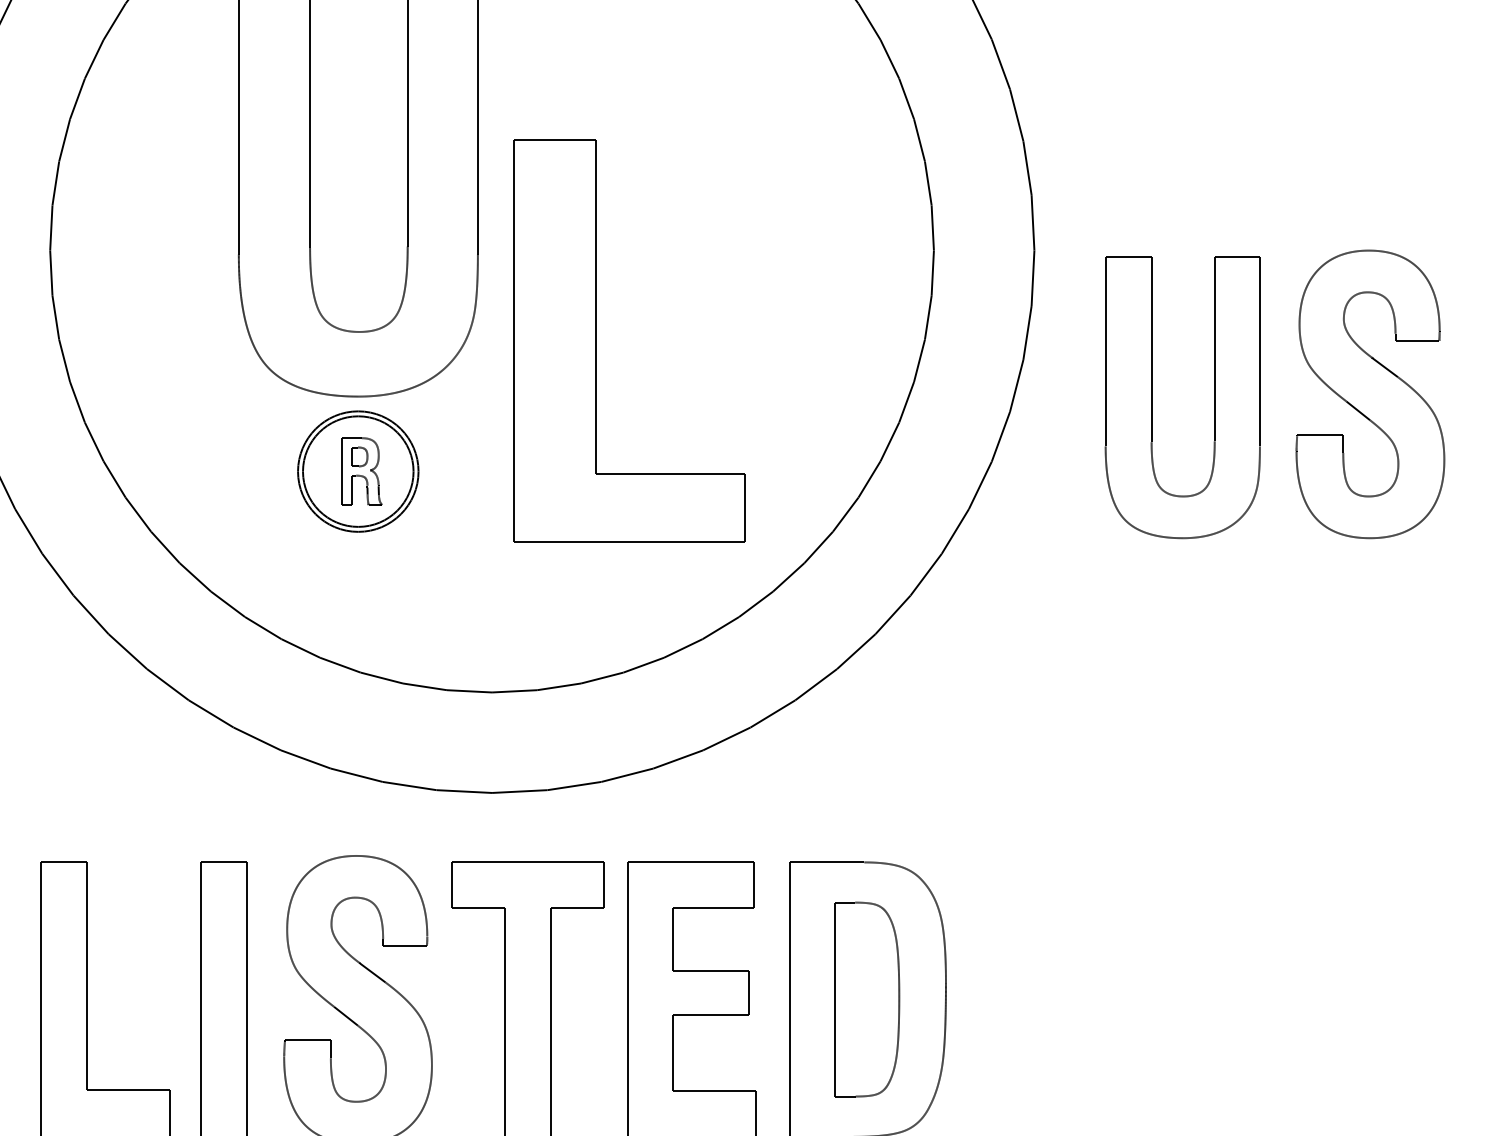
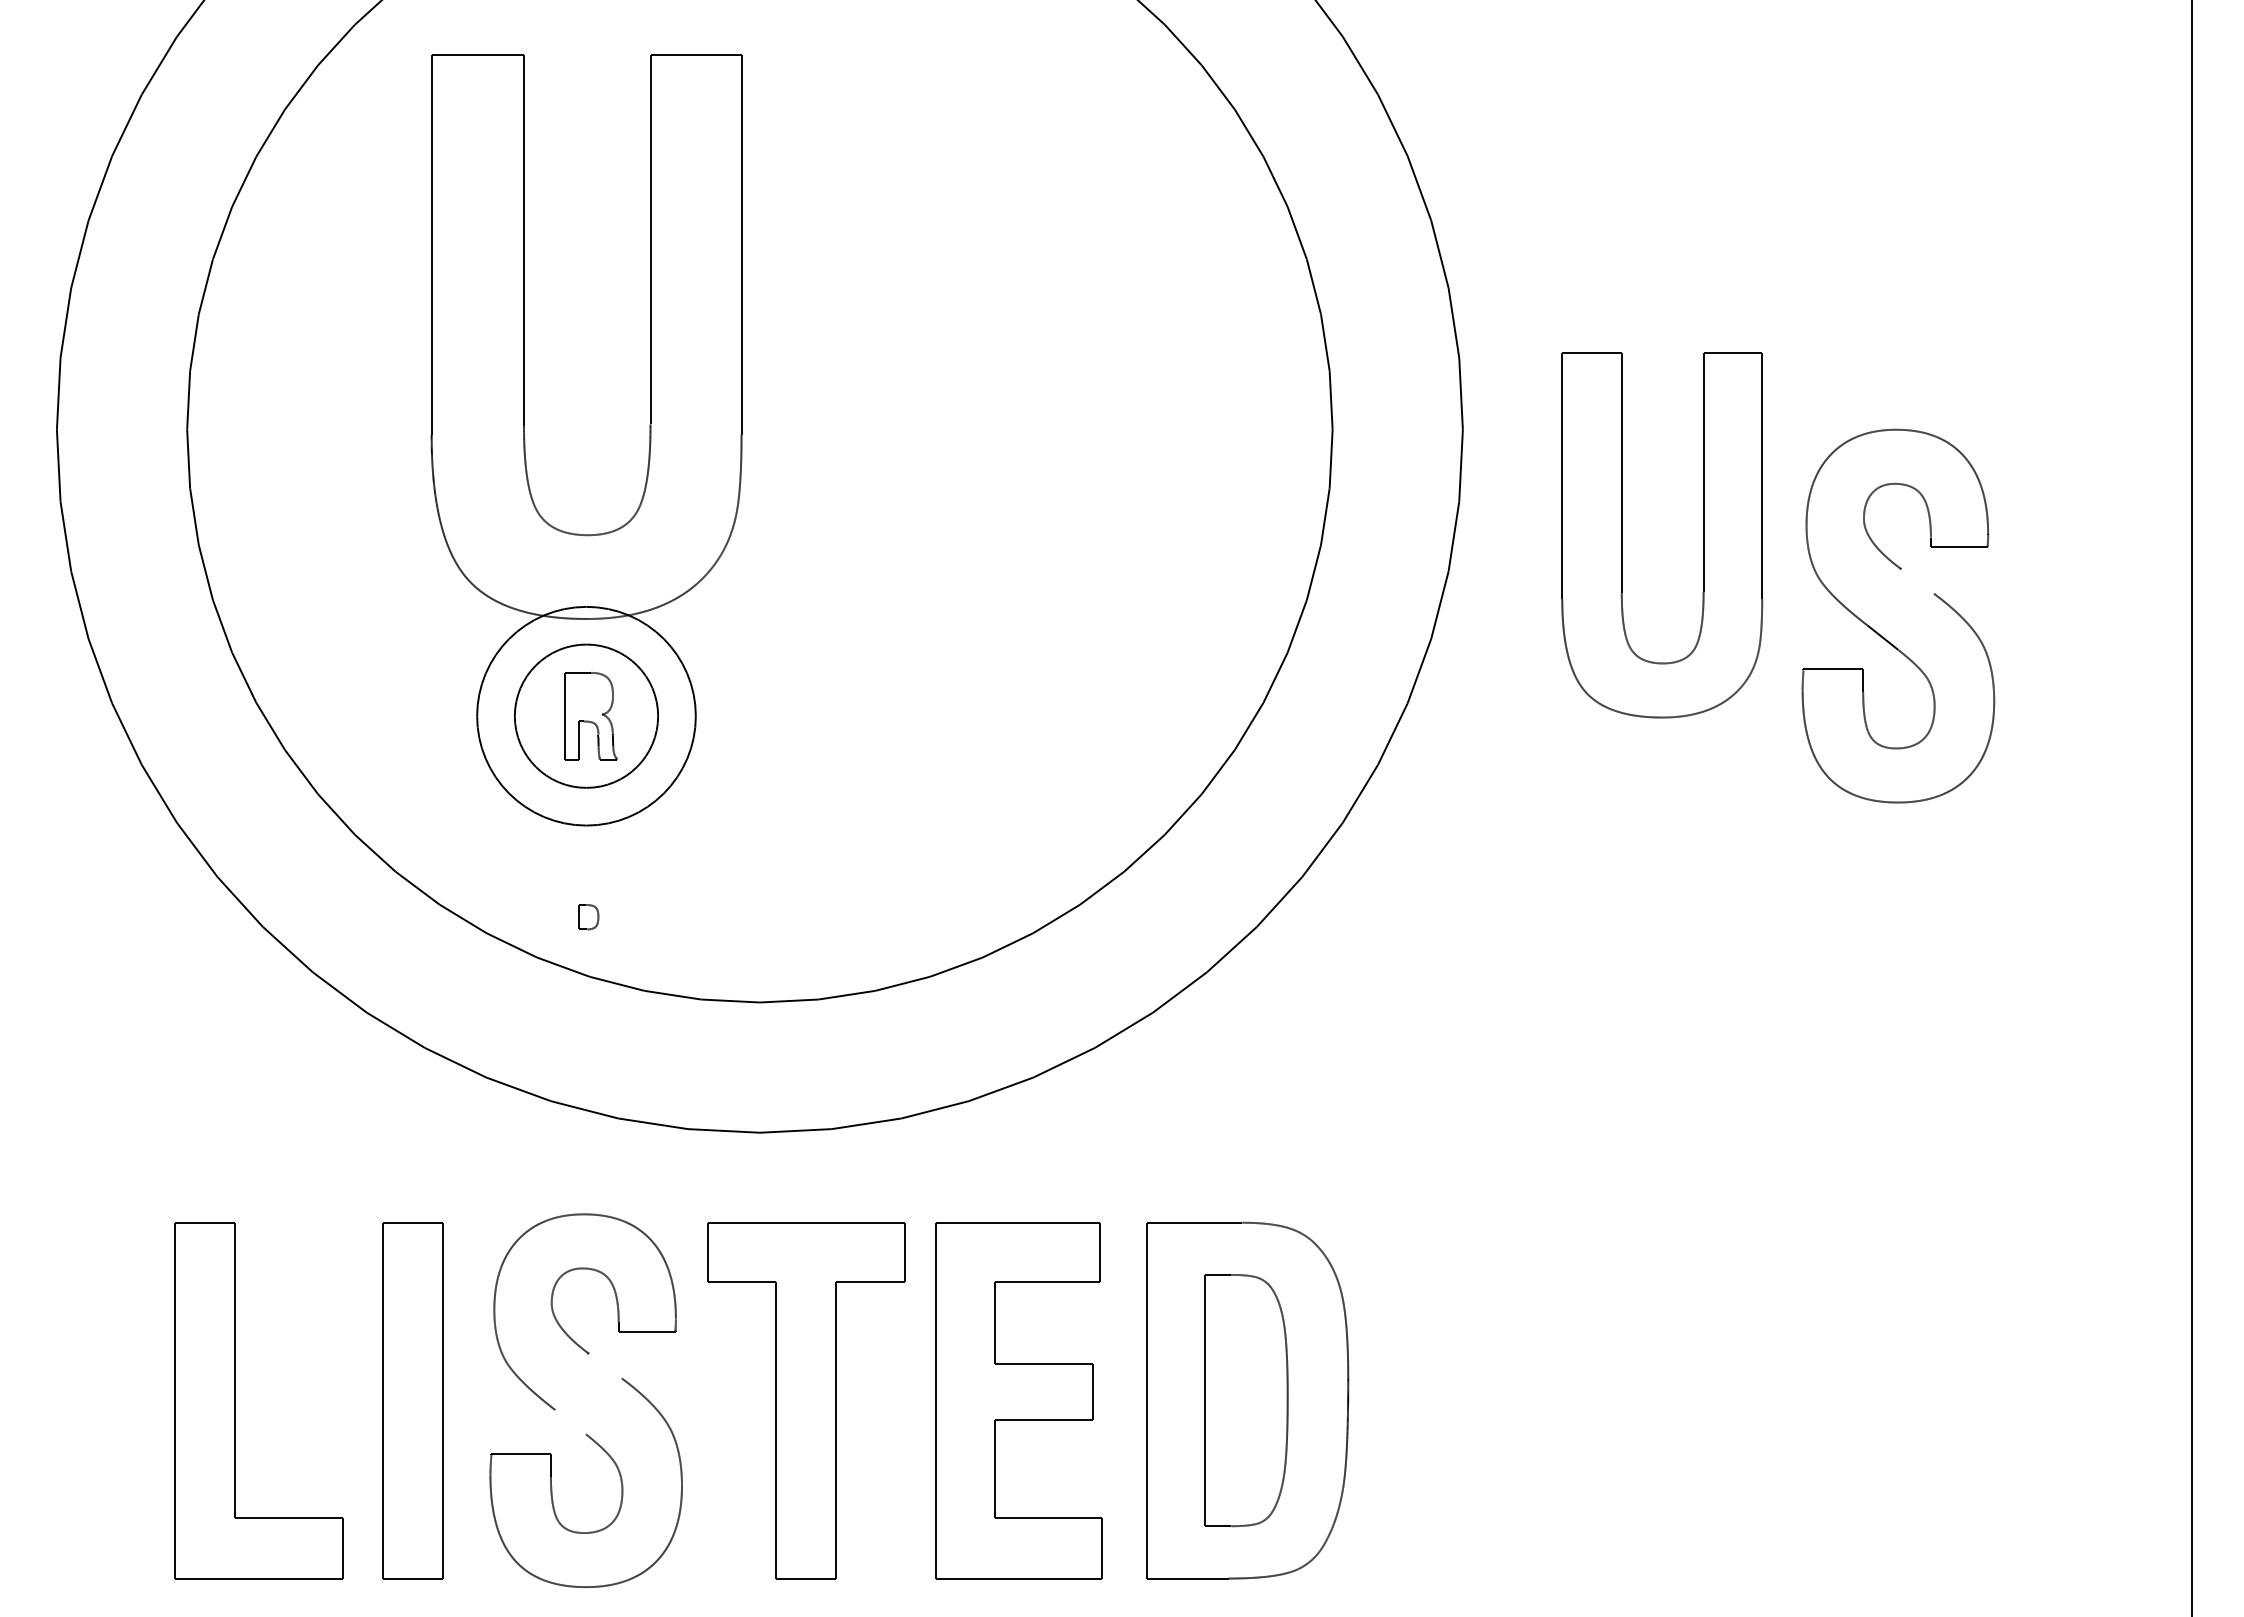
part: (596, 340) -> (895, 546), removed
line: (1385, 367) -> (1917, 581), removed
part: (1152, 397) -> (1622, 535), moved
part: (359, 457) -> (588, 917), moved
circle: (358, 471) -> (586, 716), size x1.4
line: (372, 972) -> (604, 1365), removed
line: (345, 1016) -> (570, 1422), removed

